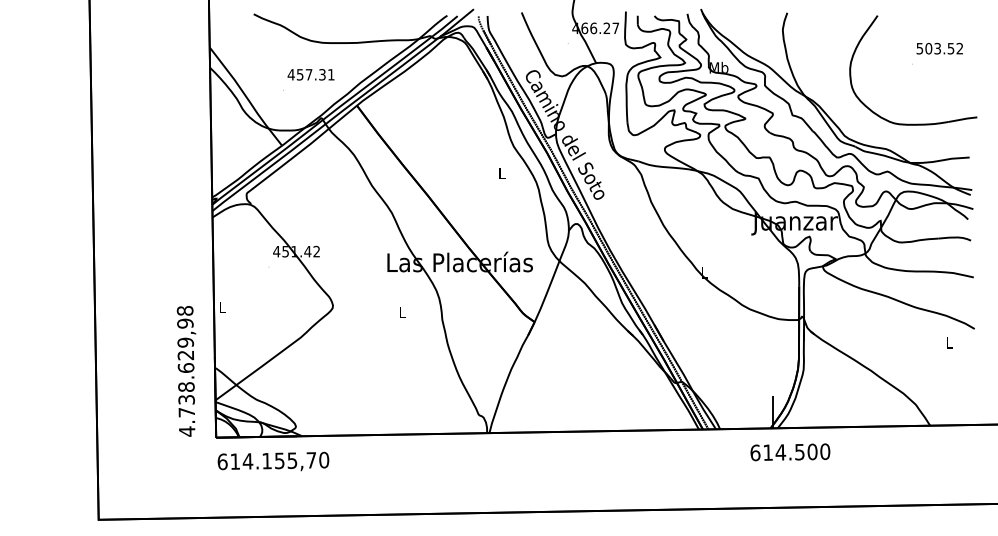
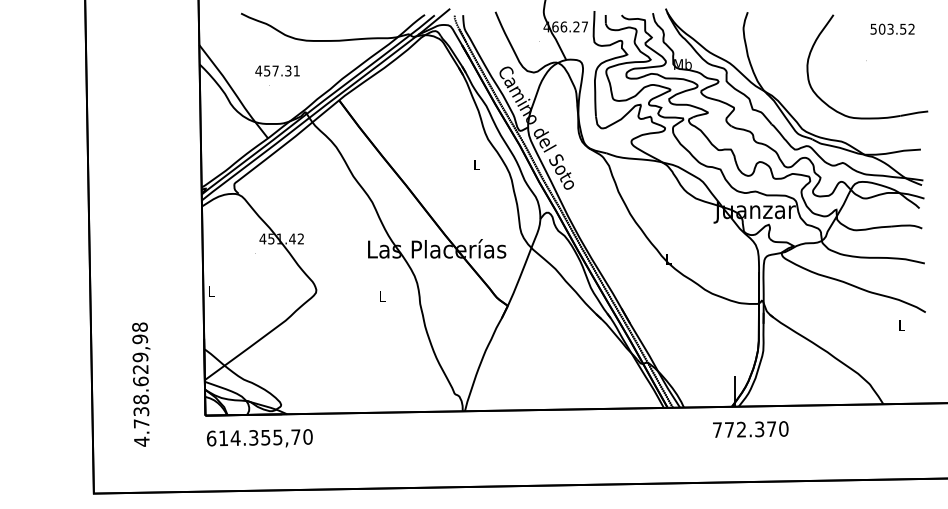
text: (939, 47) -> (892, 28), moved
text: (311, 74) -> (277, 70), moved
text: (186, 371) -> (141, 384), moved
text: (783, 452) -> (744, 429), 614.500 -> 772.370
text: (266, 460) -> (253, 437), 614.155,70 -> 614.355,70

